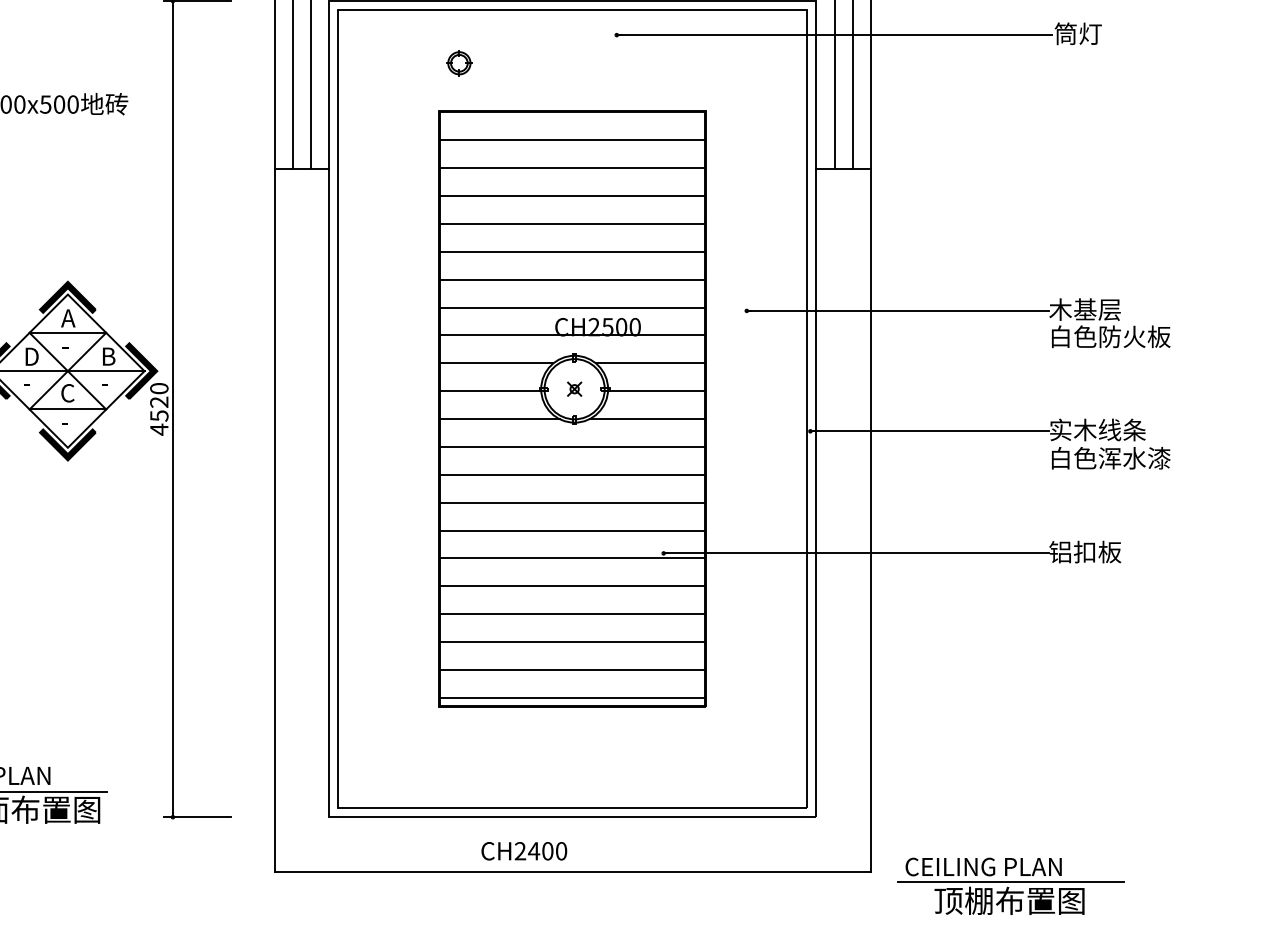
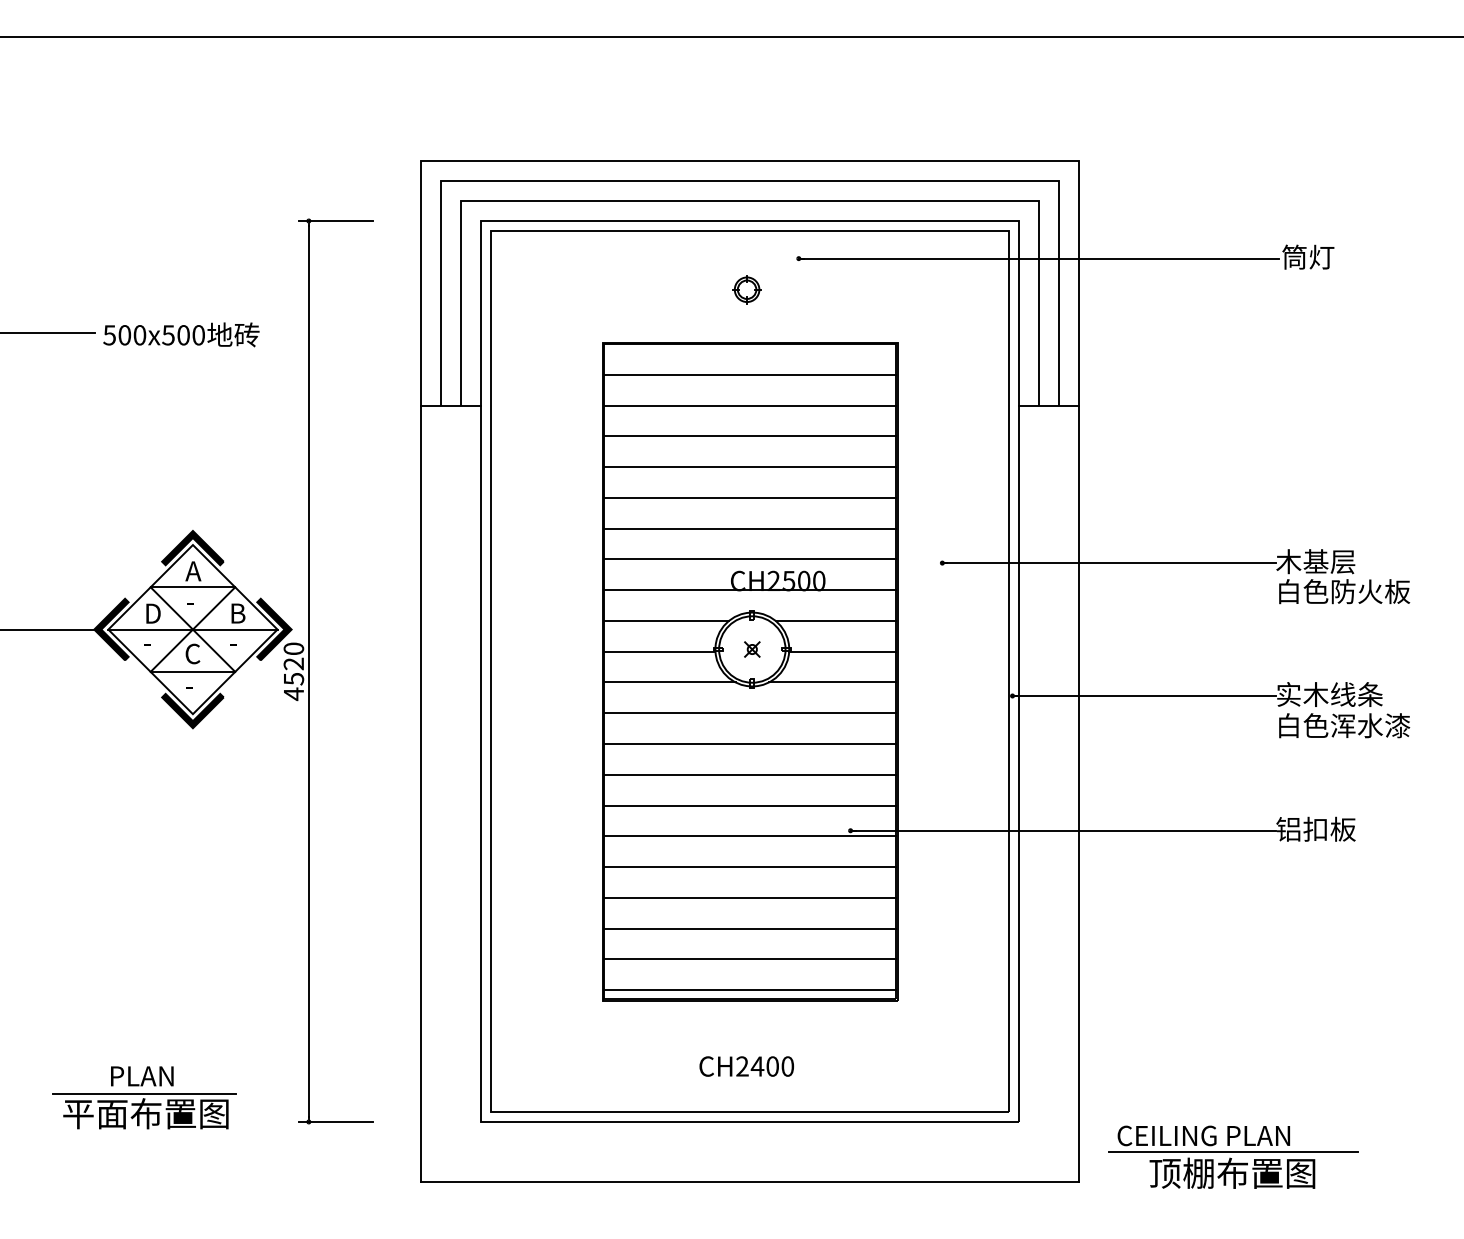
part: (458, 63) -> (746, 289), moved
text: (524, 851) -> (746, 1066), moved
part: (1010, 885) -> (1233, 1156), moved

